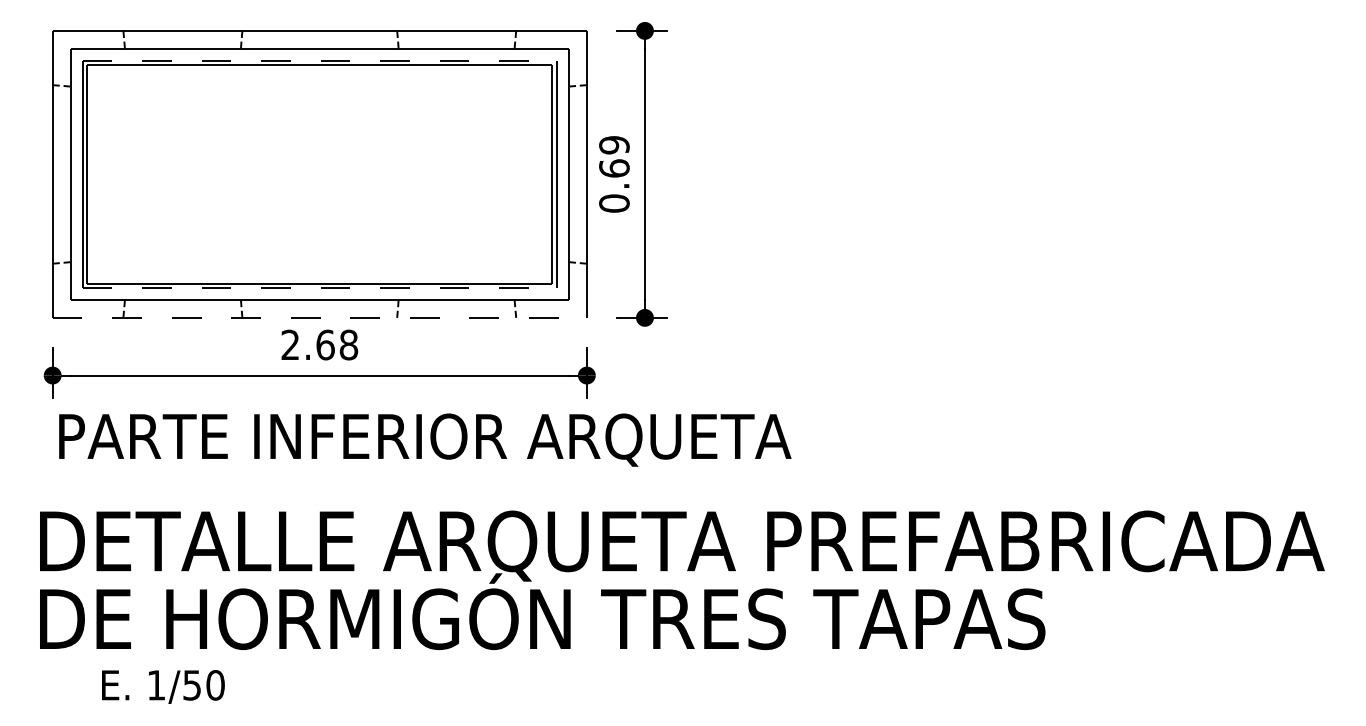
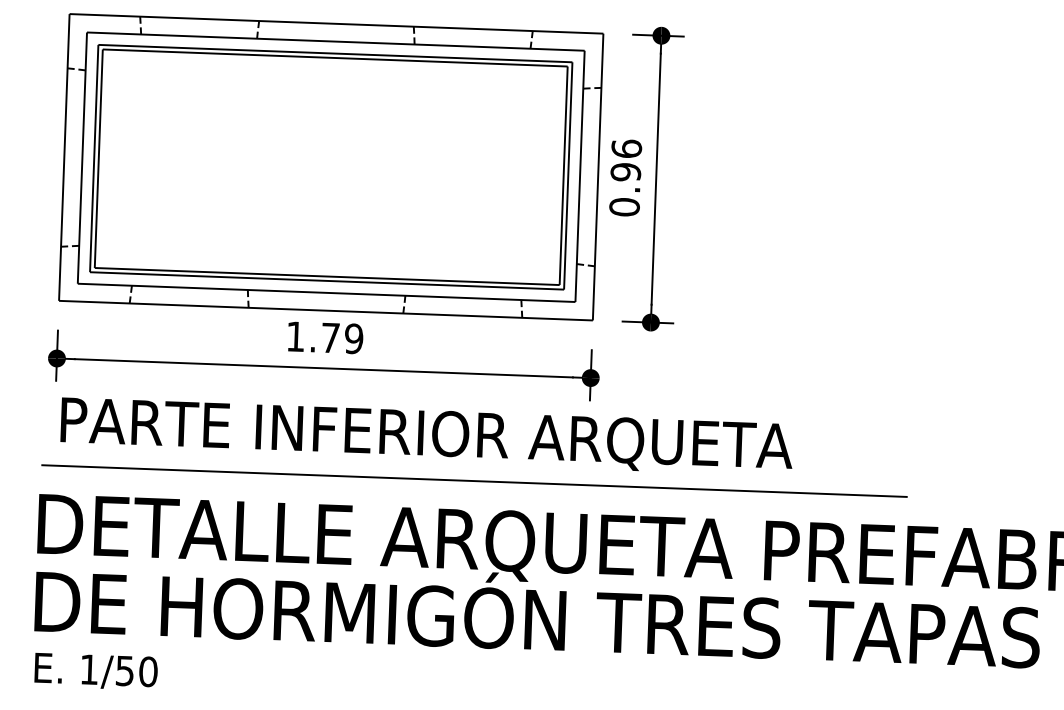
line: (320, 60) -> (336, 53), dashed -> solid
text: (614, 156) -> (626, 160), 0.69 -> 0.96
line: (320, 288) -> (327, 281), dashed -> solid
line: (320, 317) -> (326, 310), dashed -> solid
text: (319, 344) -> (324, 337), 2.68 -> 1.79
line: (473, 482) -> (473, 480), added
text: (163, 686) -> (96, 671), moved

